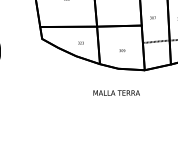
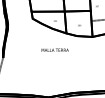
text: (115, 91) -> (54, 49), moved

